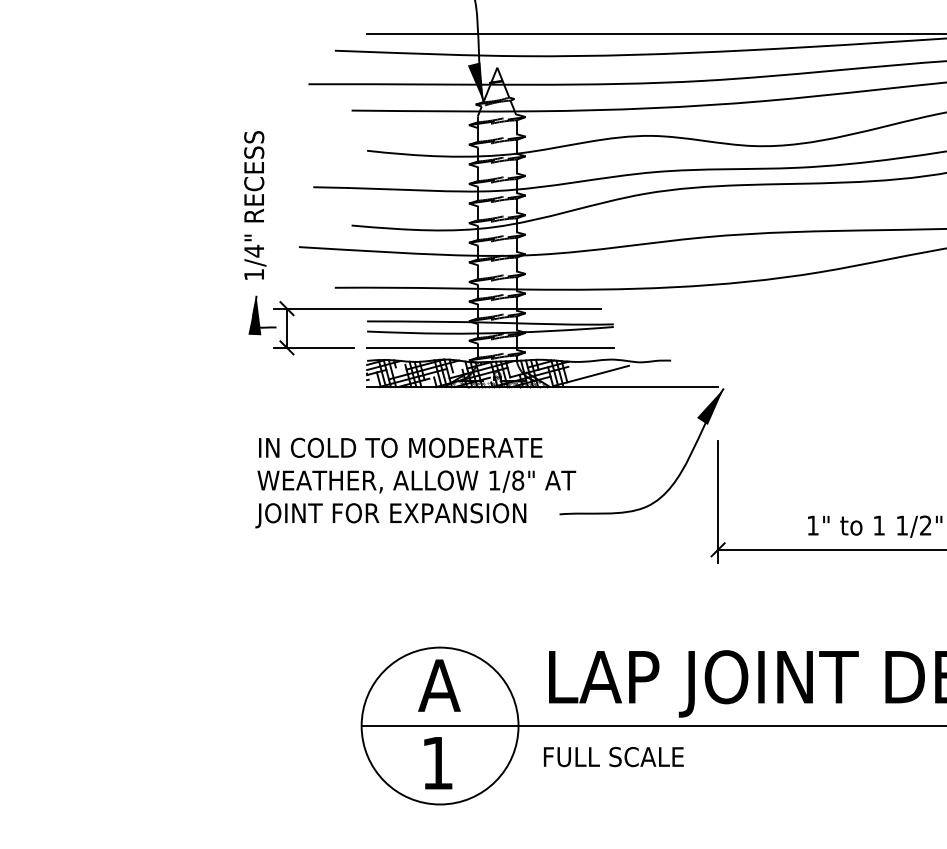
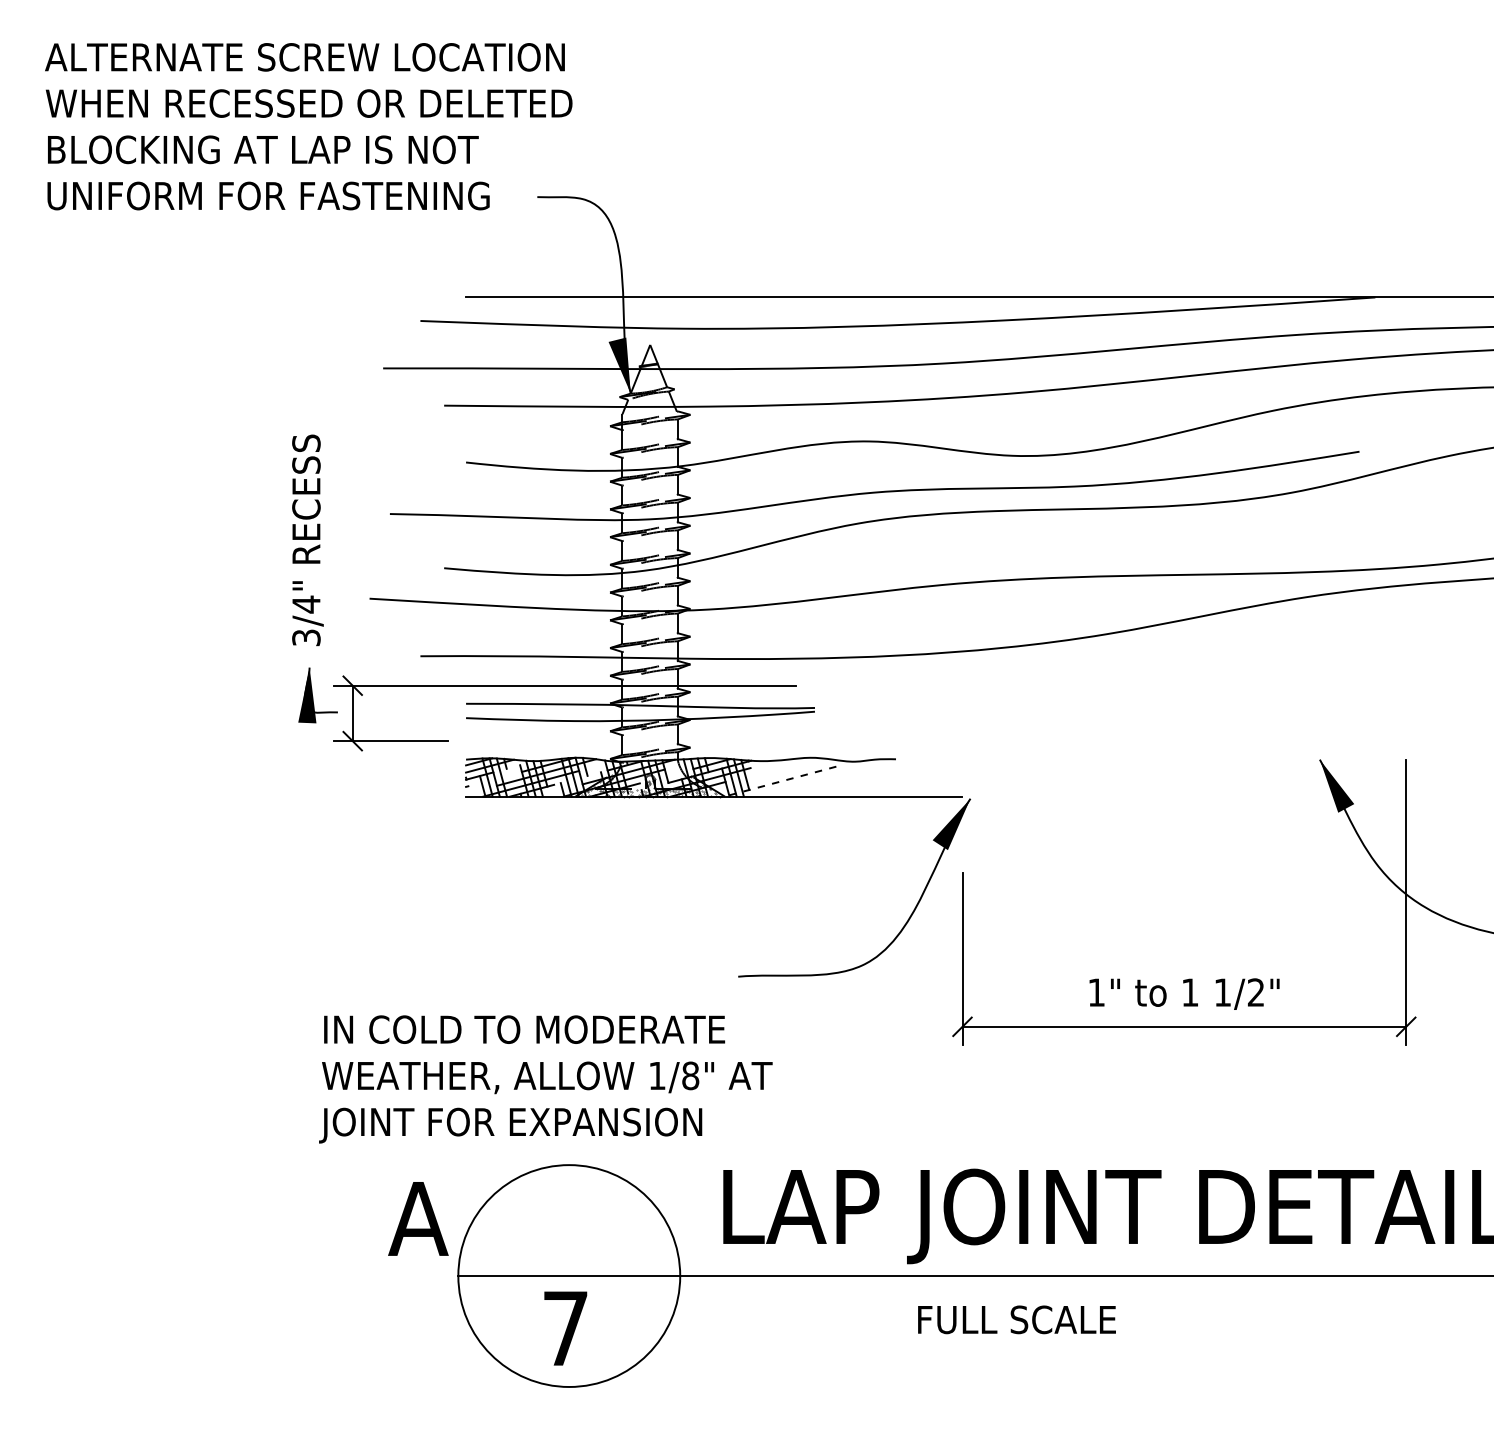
text: (254, 274) -> (306, 637), 1/4" -> 3/4"
line: (490, 348) -> (640, 741), removed
line: (591, 375) -> (783, 780), solid -> dashed
text: (415, 483) -> (545, 1079), moved
text: (439, 685) -> (418, 1218), moved
text: (613, 756) -> (1016, 1319), moved
text: (437, 763) -> (565, 1328), 1 -> 7

